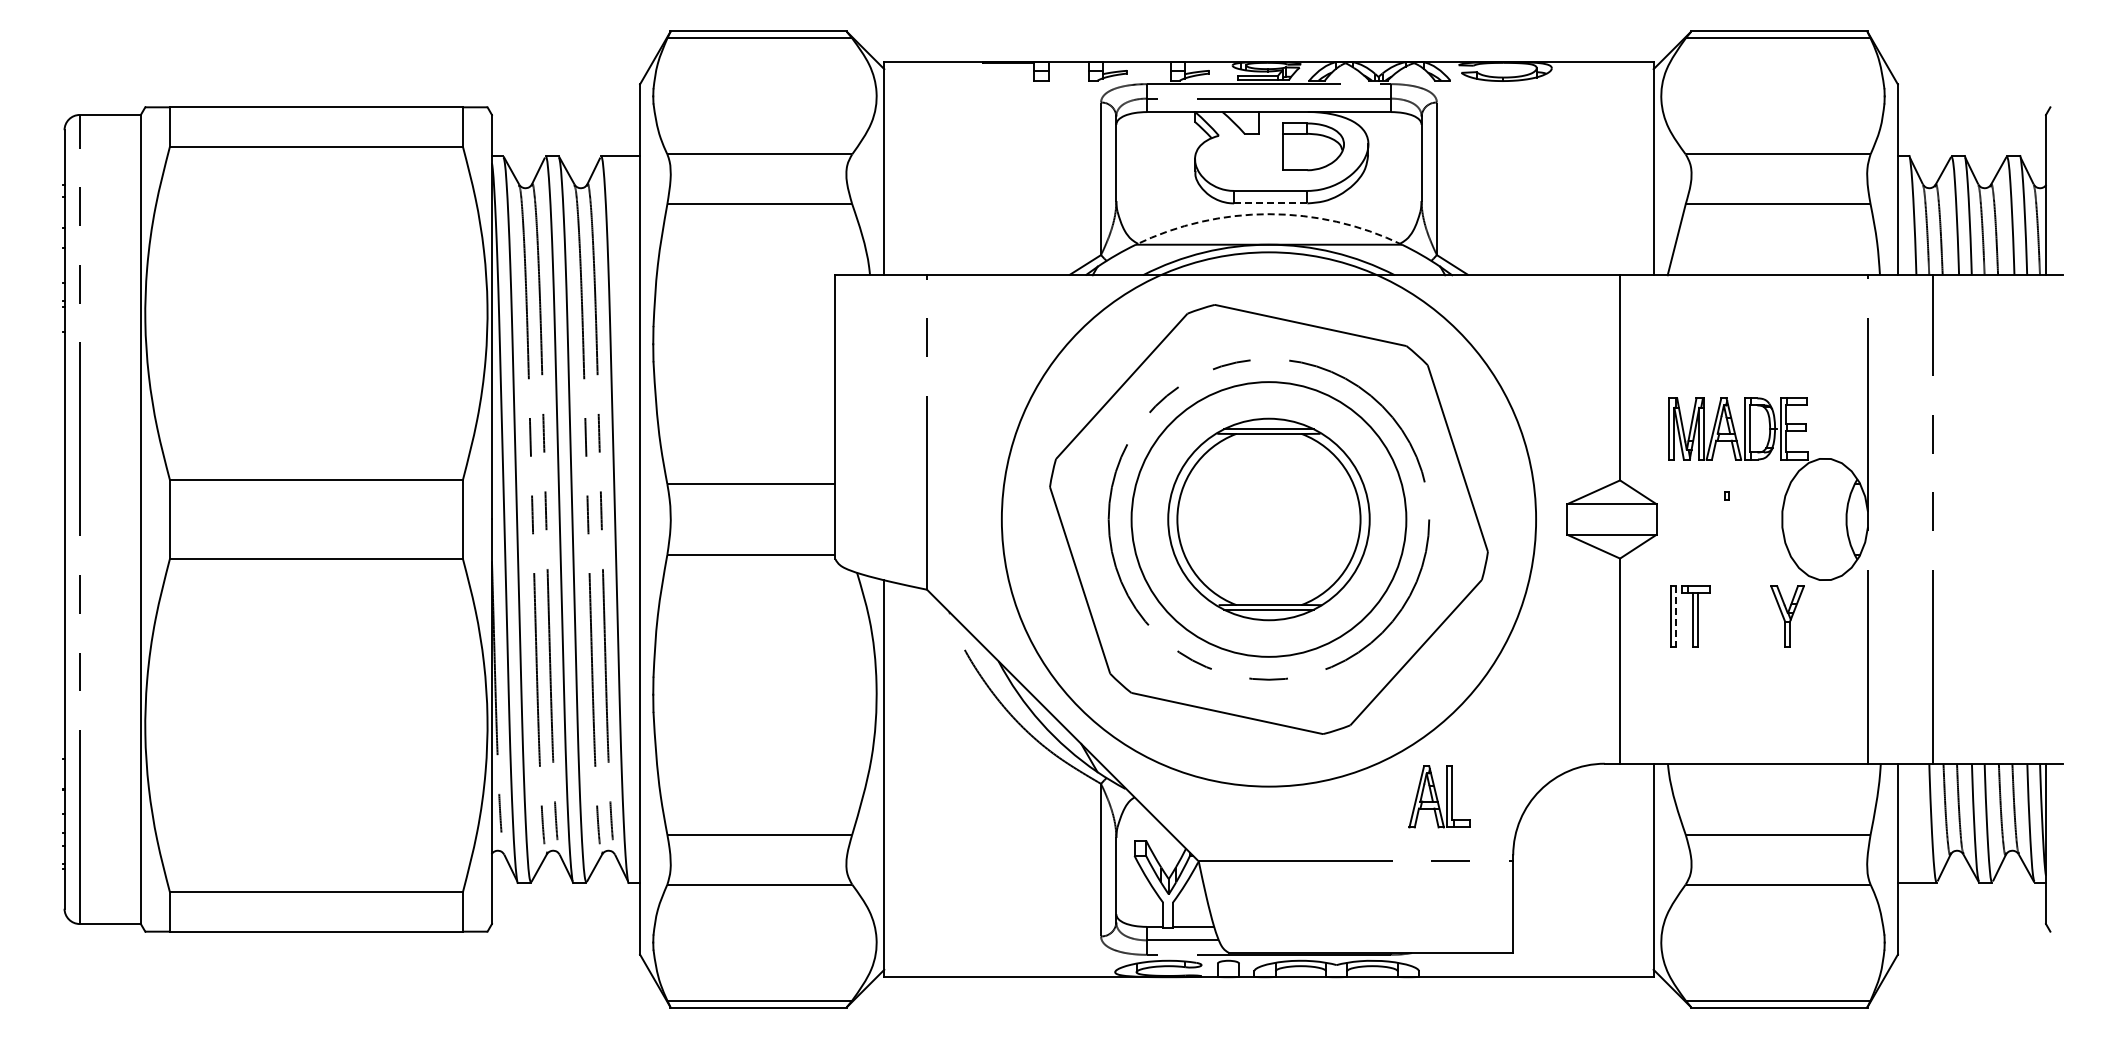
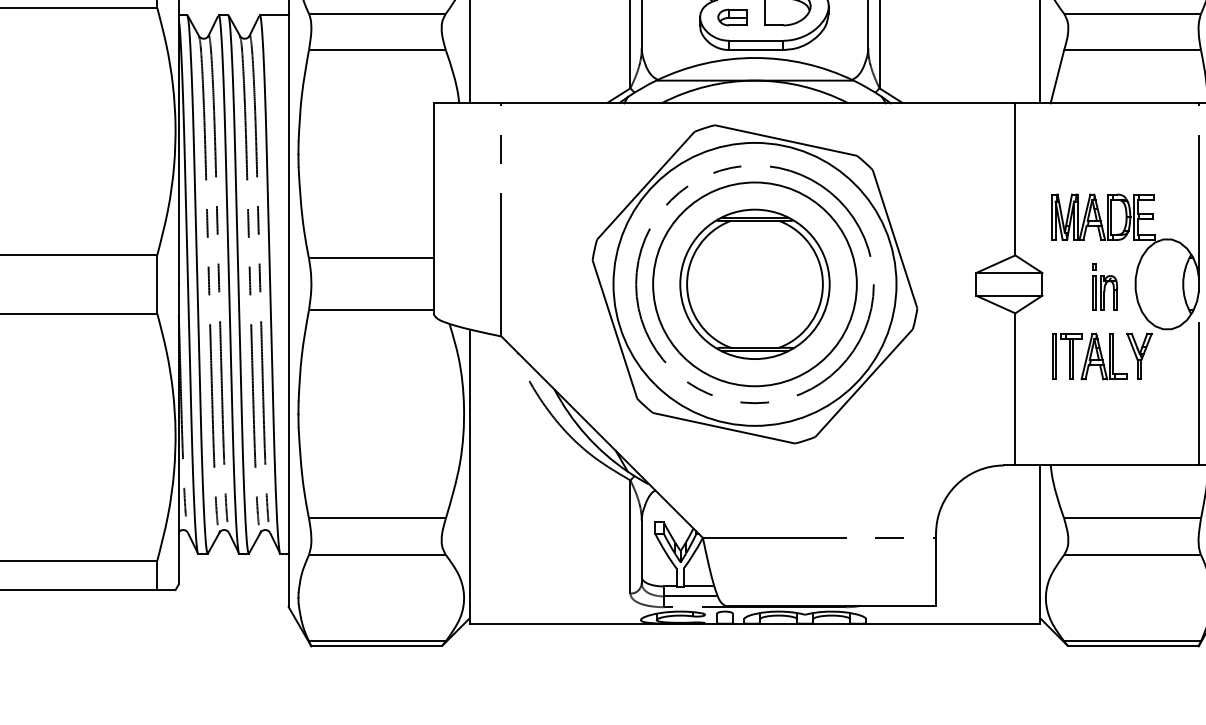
part: (1238, 159) -> (732, 17), added
line: (1270, 203) -> (756, 50), dashed -> solid
arc: (1268, 214) -> (754, 58), dashed -> solid
circle: (1268, 519) -> (754, 284), size x0.71
part: (1741, 530) -> (1105, 292), added
line: (1675, 616) -> (1056, 356), dashed -> solid
part: (1439, 796) -> (1103, 356), moved

